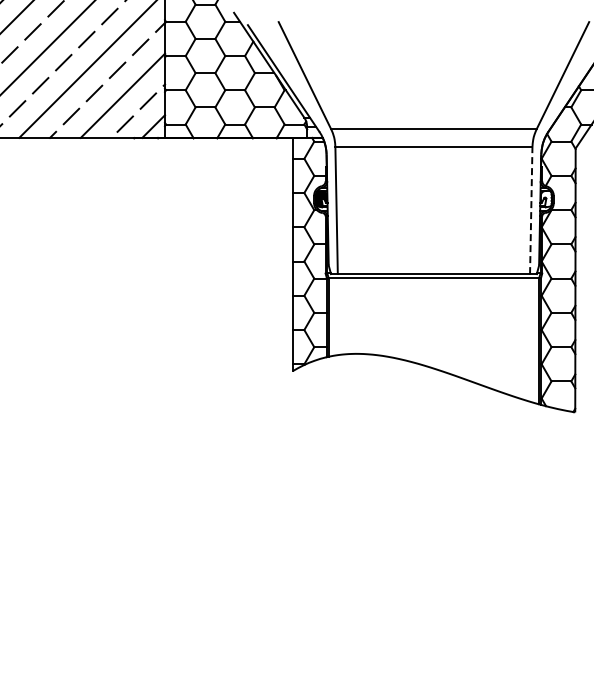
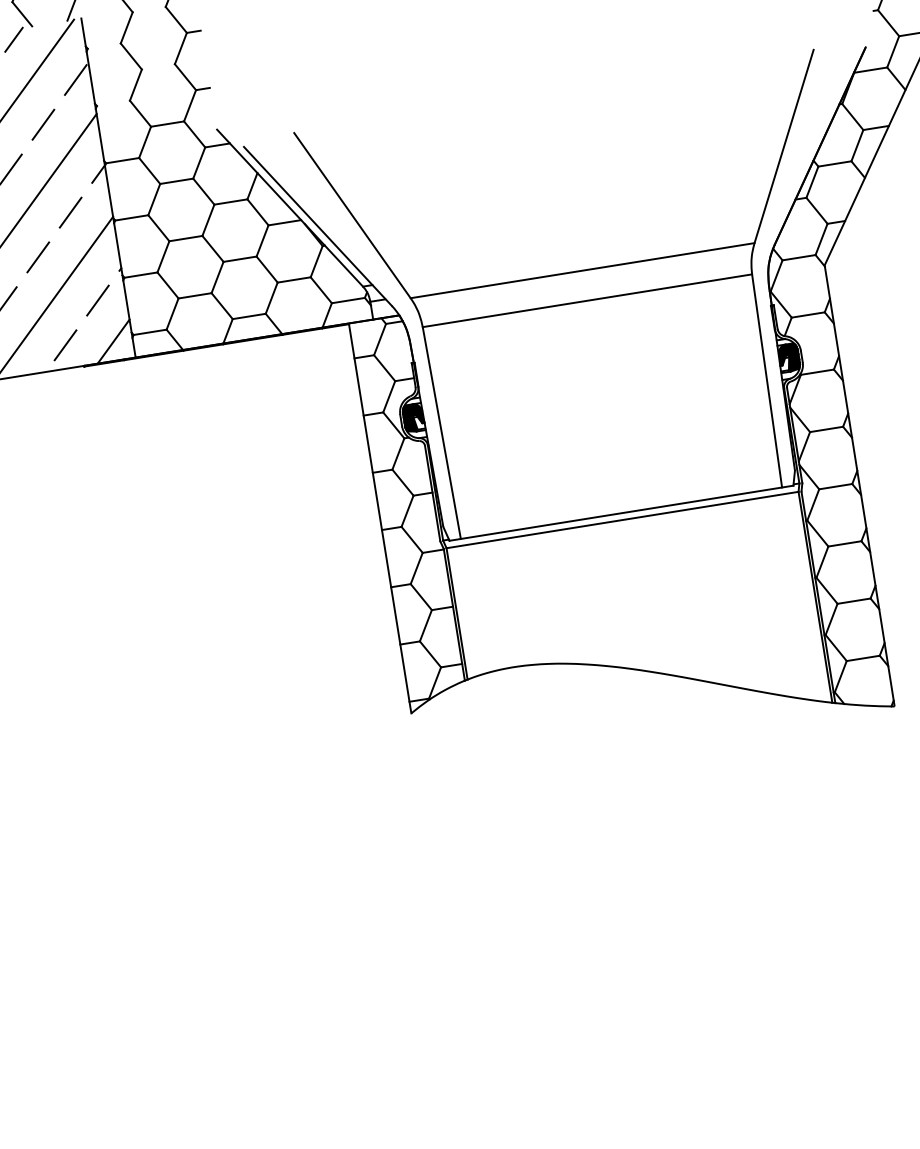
fill: (546, 199) -> (789, 358), added
line: (531, 210) -> (767, 380), dashed -> solid

